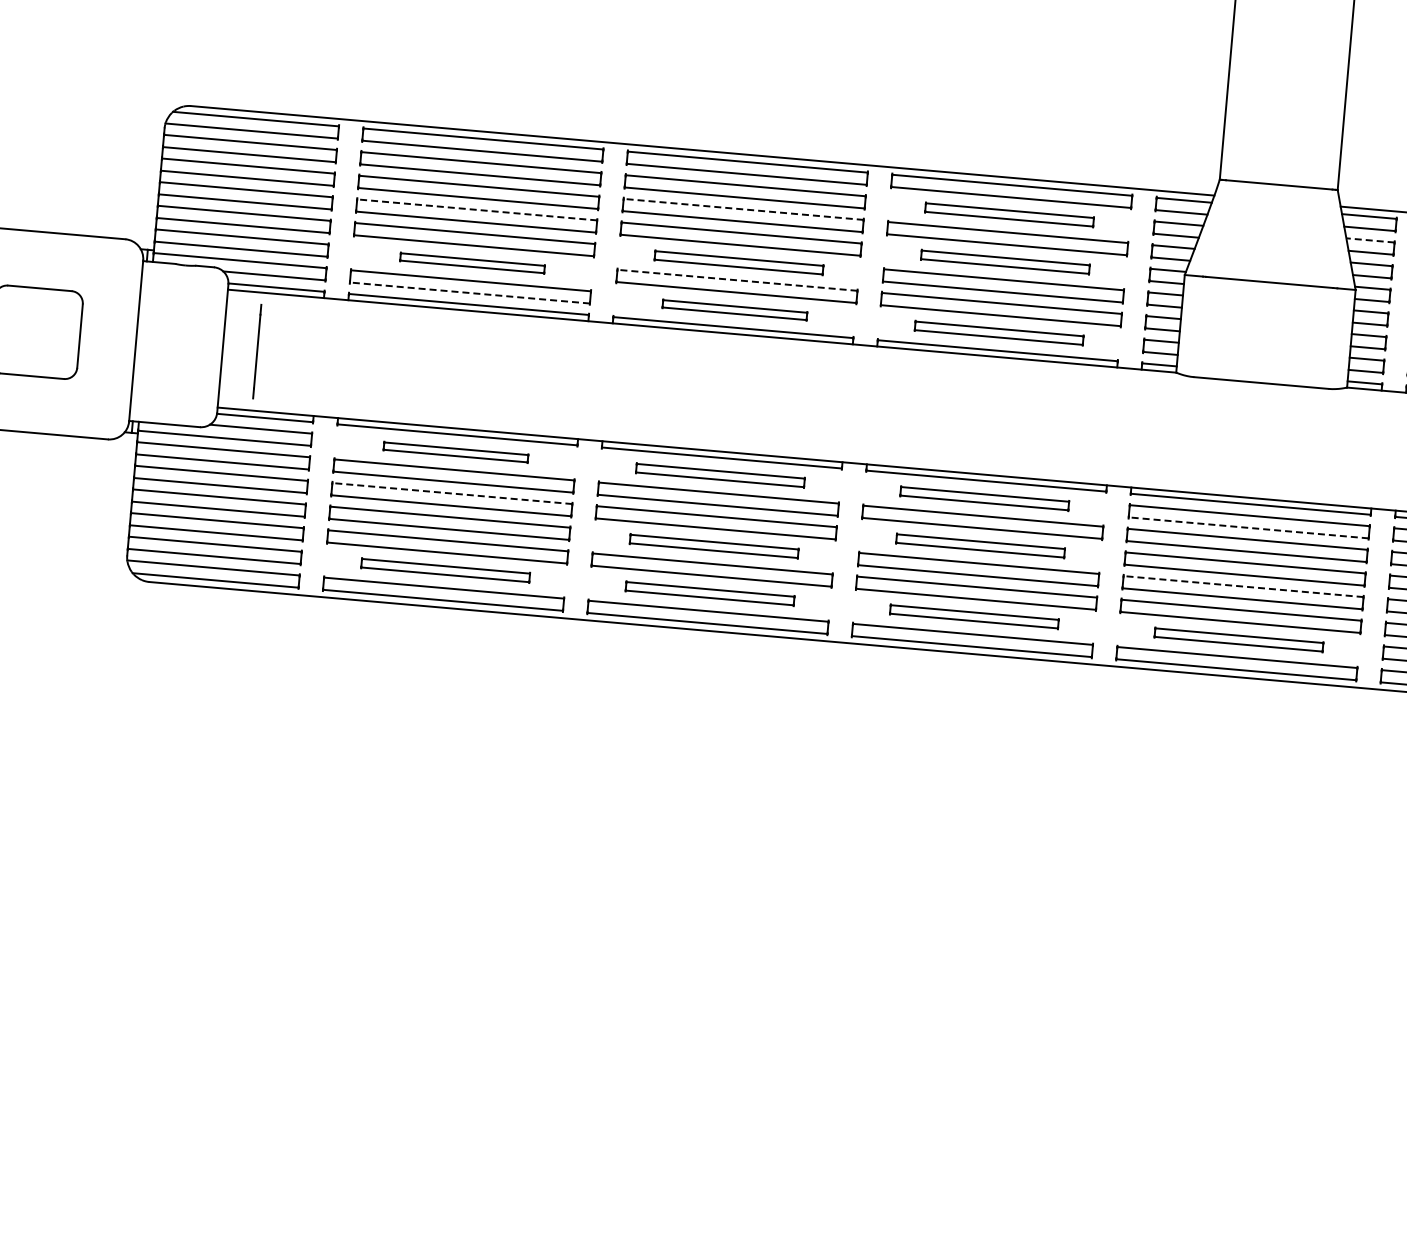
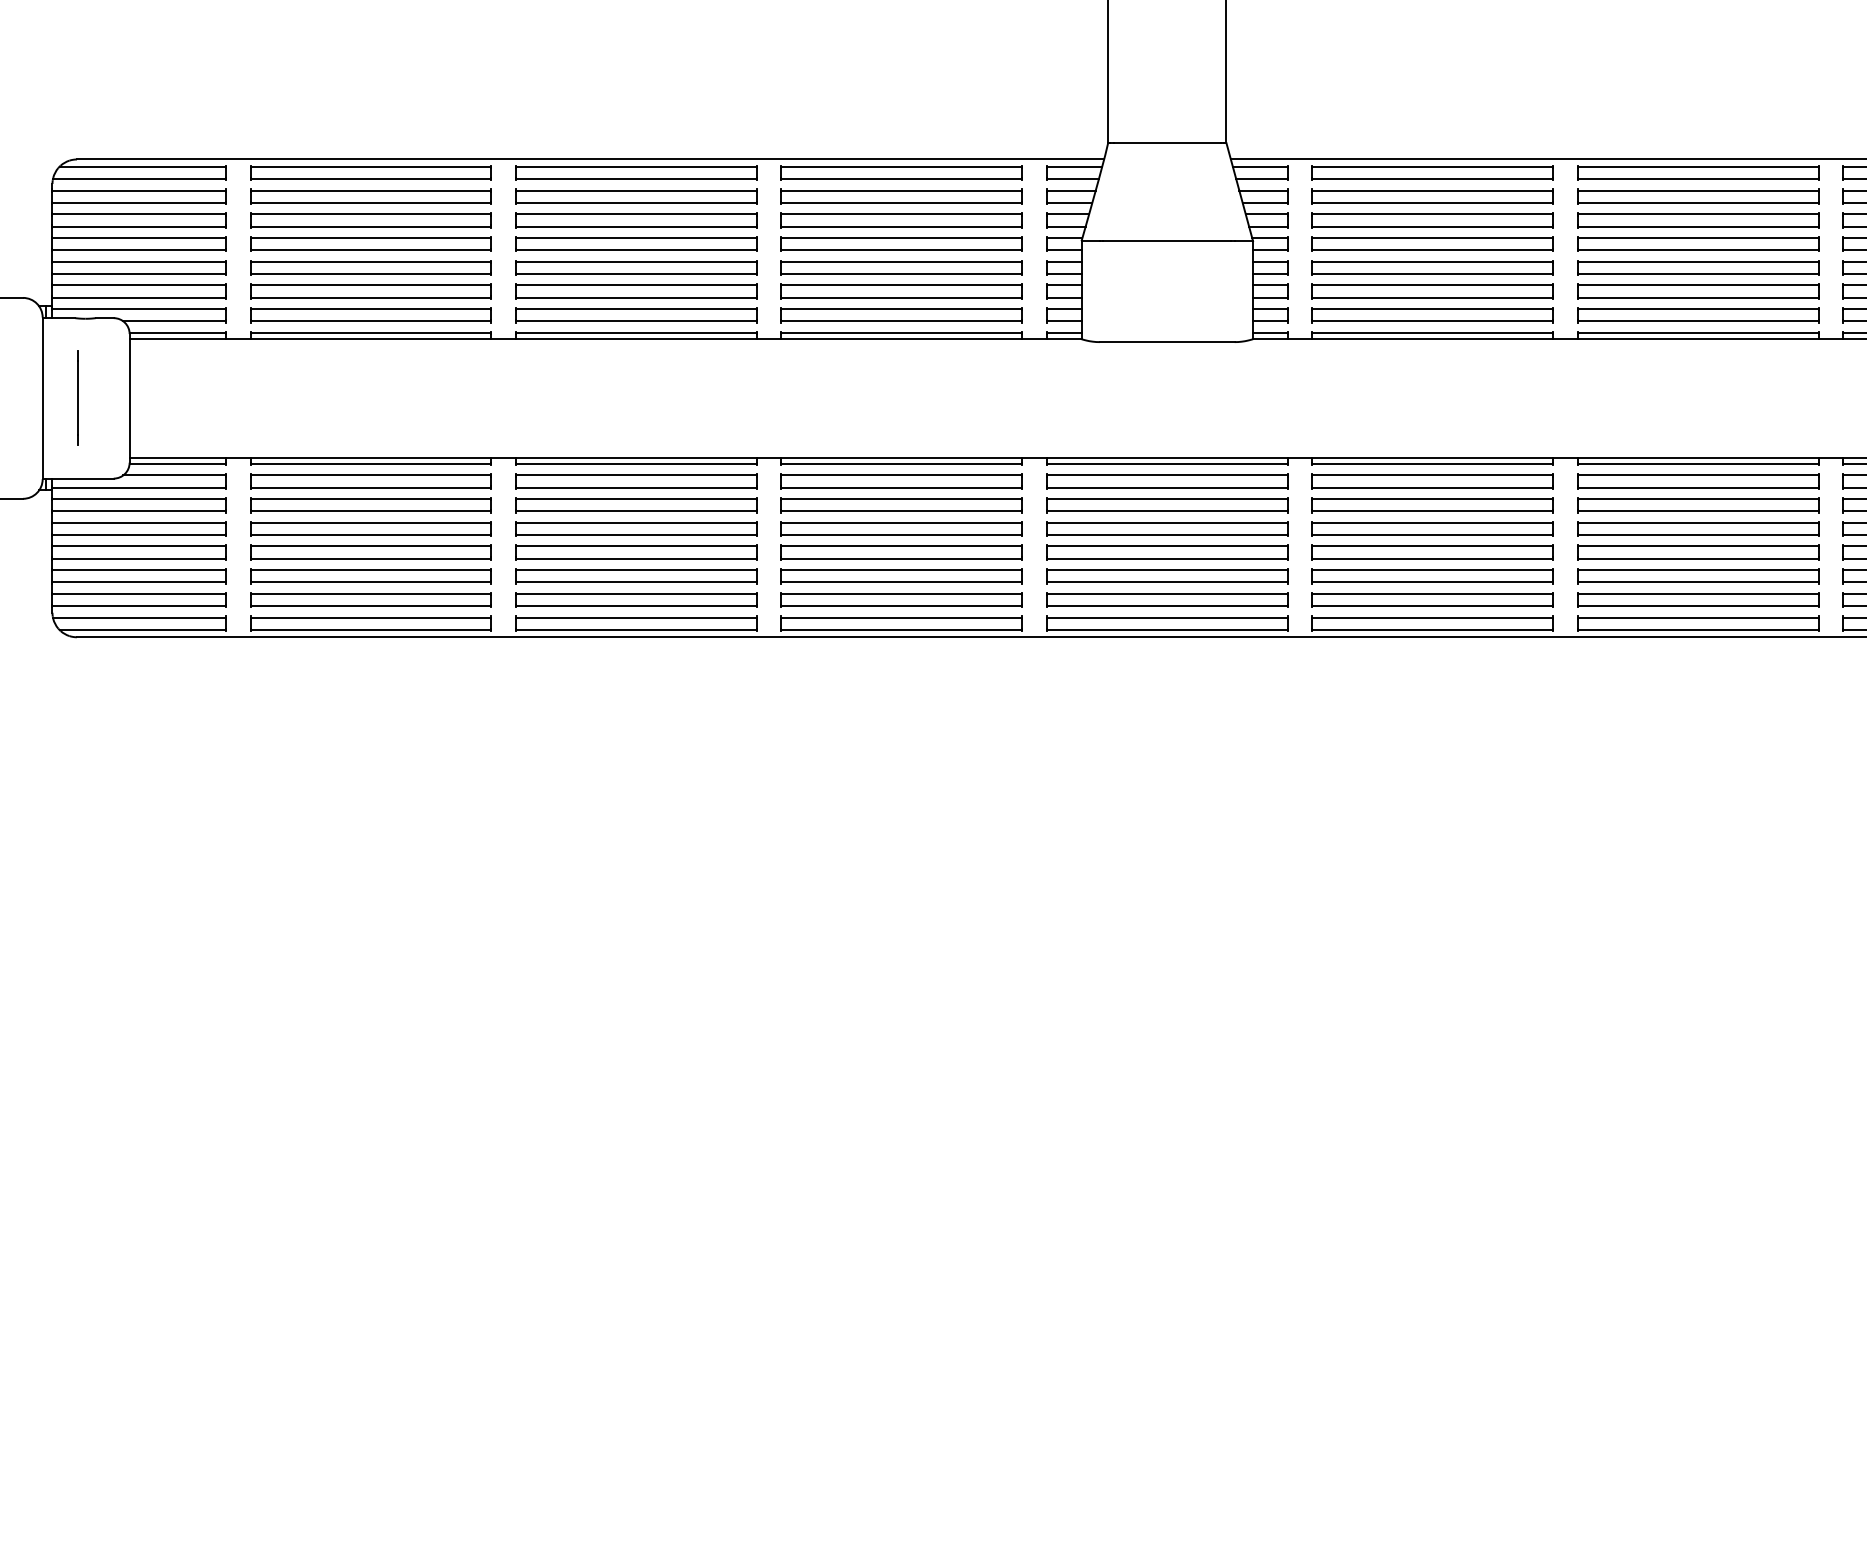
line: (742, 209) -> (635, 214), dashed -> solid
line: (476, 210) -> (370, 238), dashed -> solid
part: (1009, 214) -> (901, 196), size x1.43
line: (1370, 240) -> (1263, 190), dashed -> solid
part: (1005, 261) -> (901, 243), size x1.43
part: (739, 262) -> (636, 267), size x1.43
part: (472, 263) -> (370, 291), size x1.67
line: (736, 280) -> (635, 285), dashed -> solid
line: (469, 293) -> (370, 321), dashed -> solid
part: (734, 310) -> (636, 315), size x1.67
part: (998, 333) -> (901, 315), size x1.43
line: (256, 350) -> (77, 397), moved
part: (455, 452) -> (370, 481), size x1.67
part: (720, 475) -> (636, 481), size x1.43
line: (451, 493) -> (370, 522), dashed -> solid
part: (984, 498) -> (901, 481), size x1.43
line: (1247, 527) -> (1166, 487), dashed -> solid
part: (980, 545) -> (901, 528), size x1.43
part: (714, 546) -> (636, 552), size x1.43
part: (445, 569) -> (370, 599), size x1.43
line: (1242, 586) -> (1166, 546), dashed -> solid
part: (710, 593) -> (636, 599), size x1.43
part: (974, 616) -> (901, 599), size x1.43
part: (1239, 639) -> (1167, 599), size x1.43

